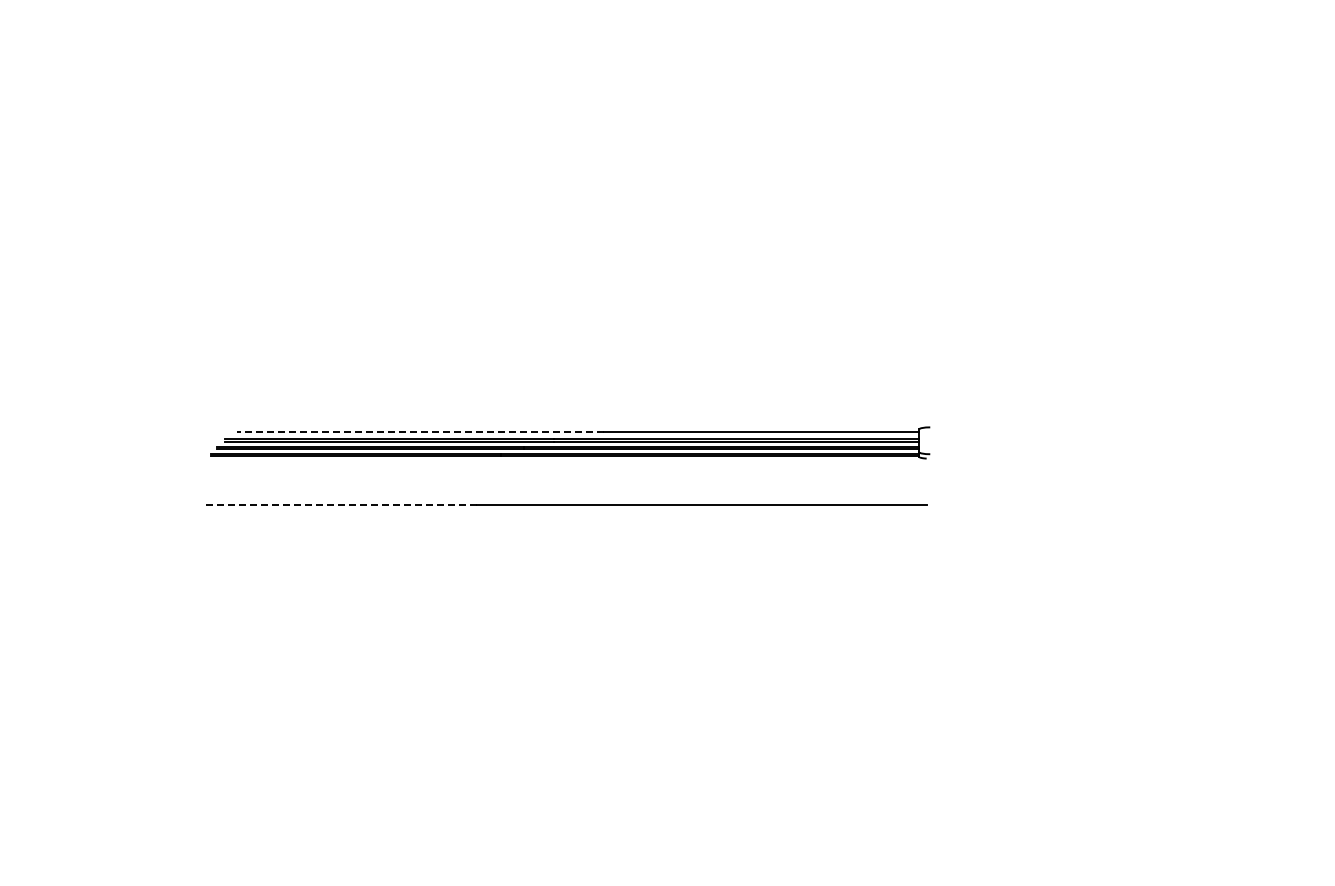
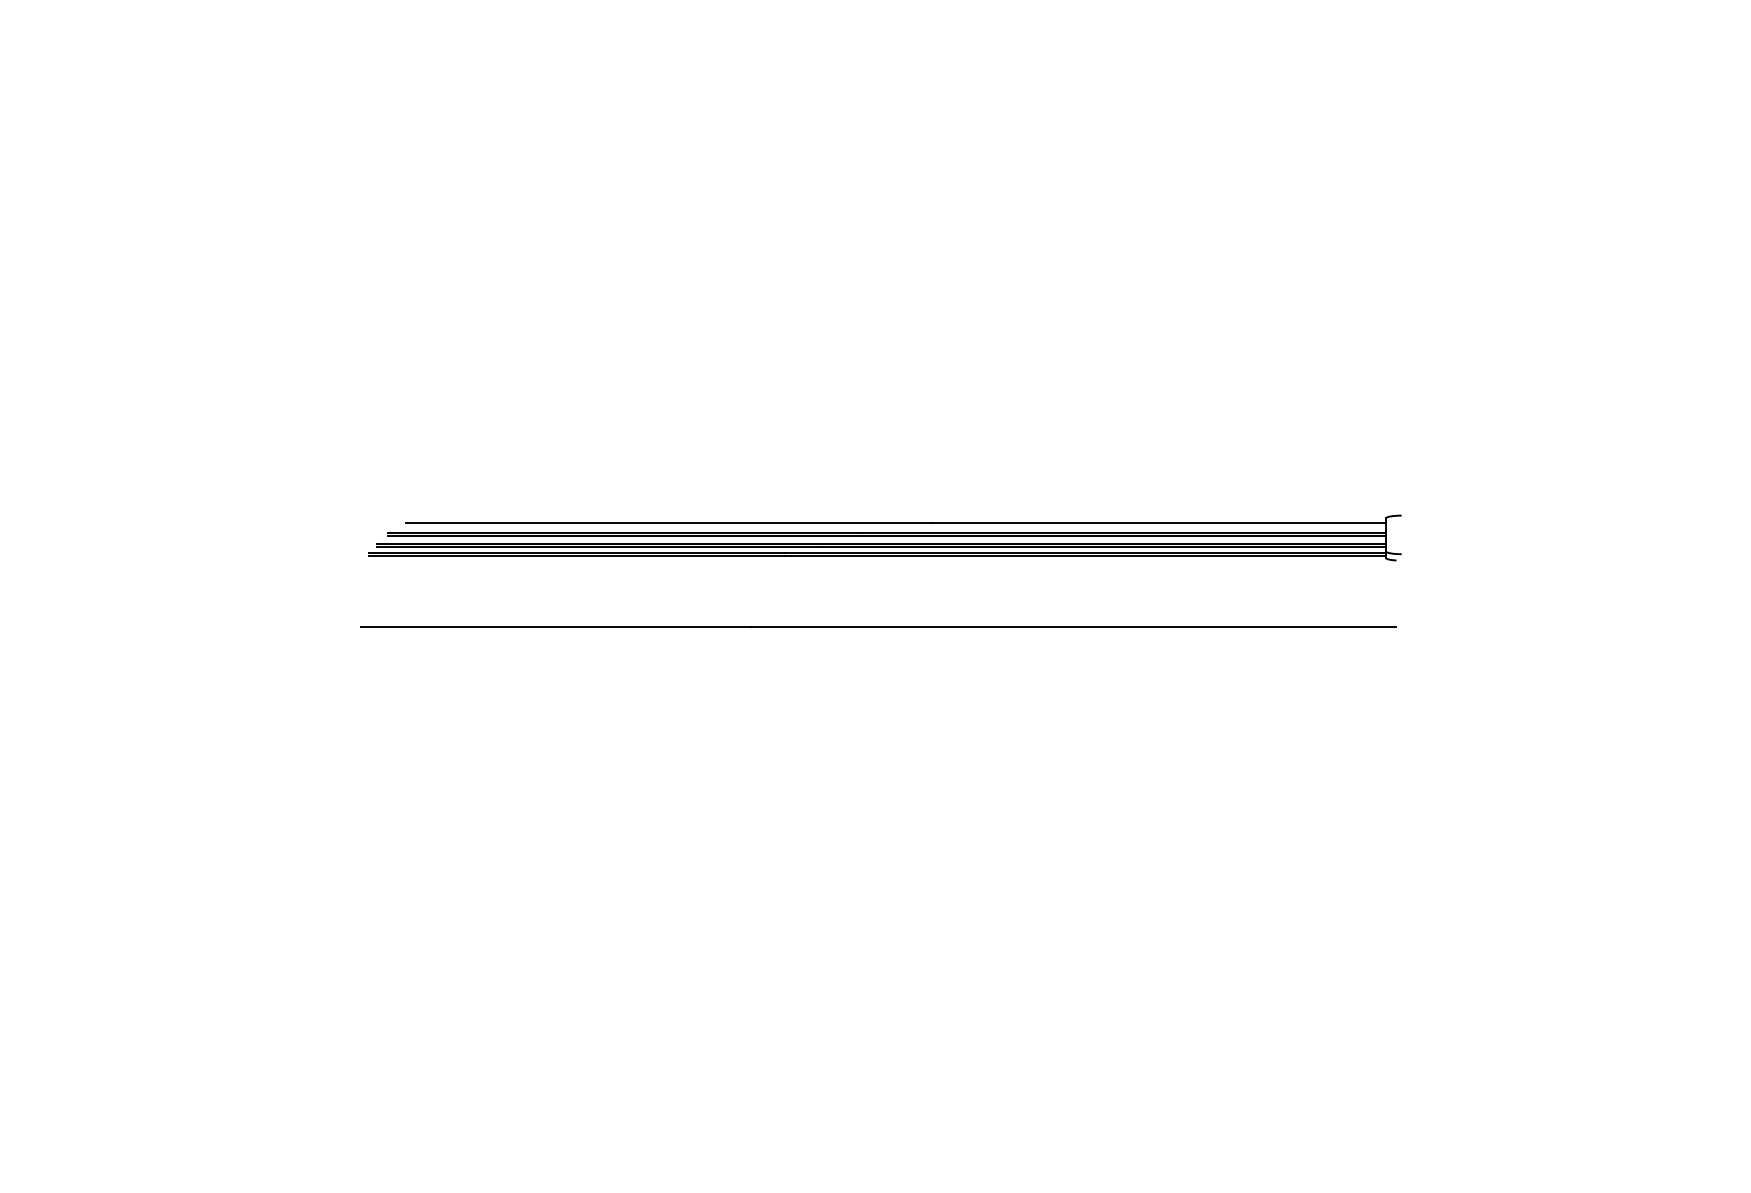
line: (419, 432) -> (667, 522), dashed -> solid
line: (341, 504) -> (555, 626), dashed -> solid

